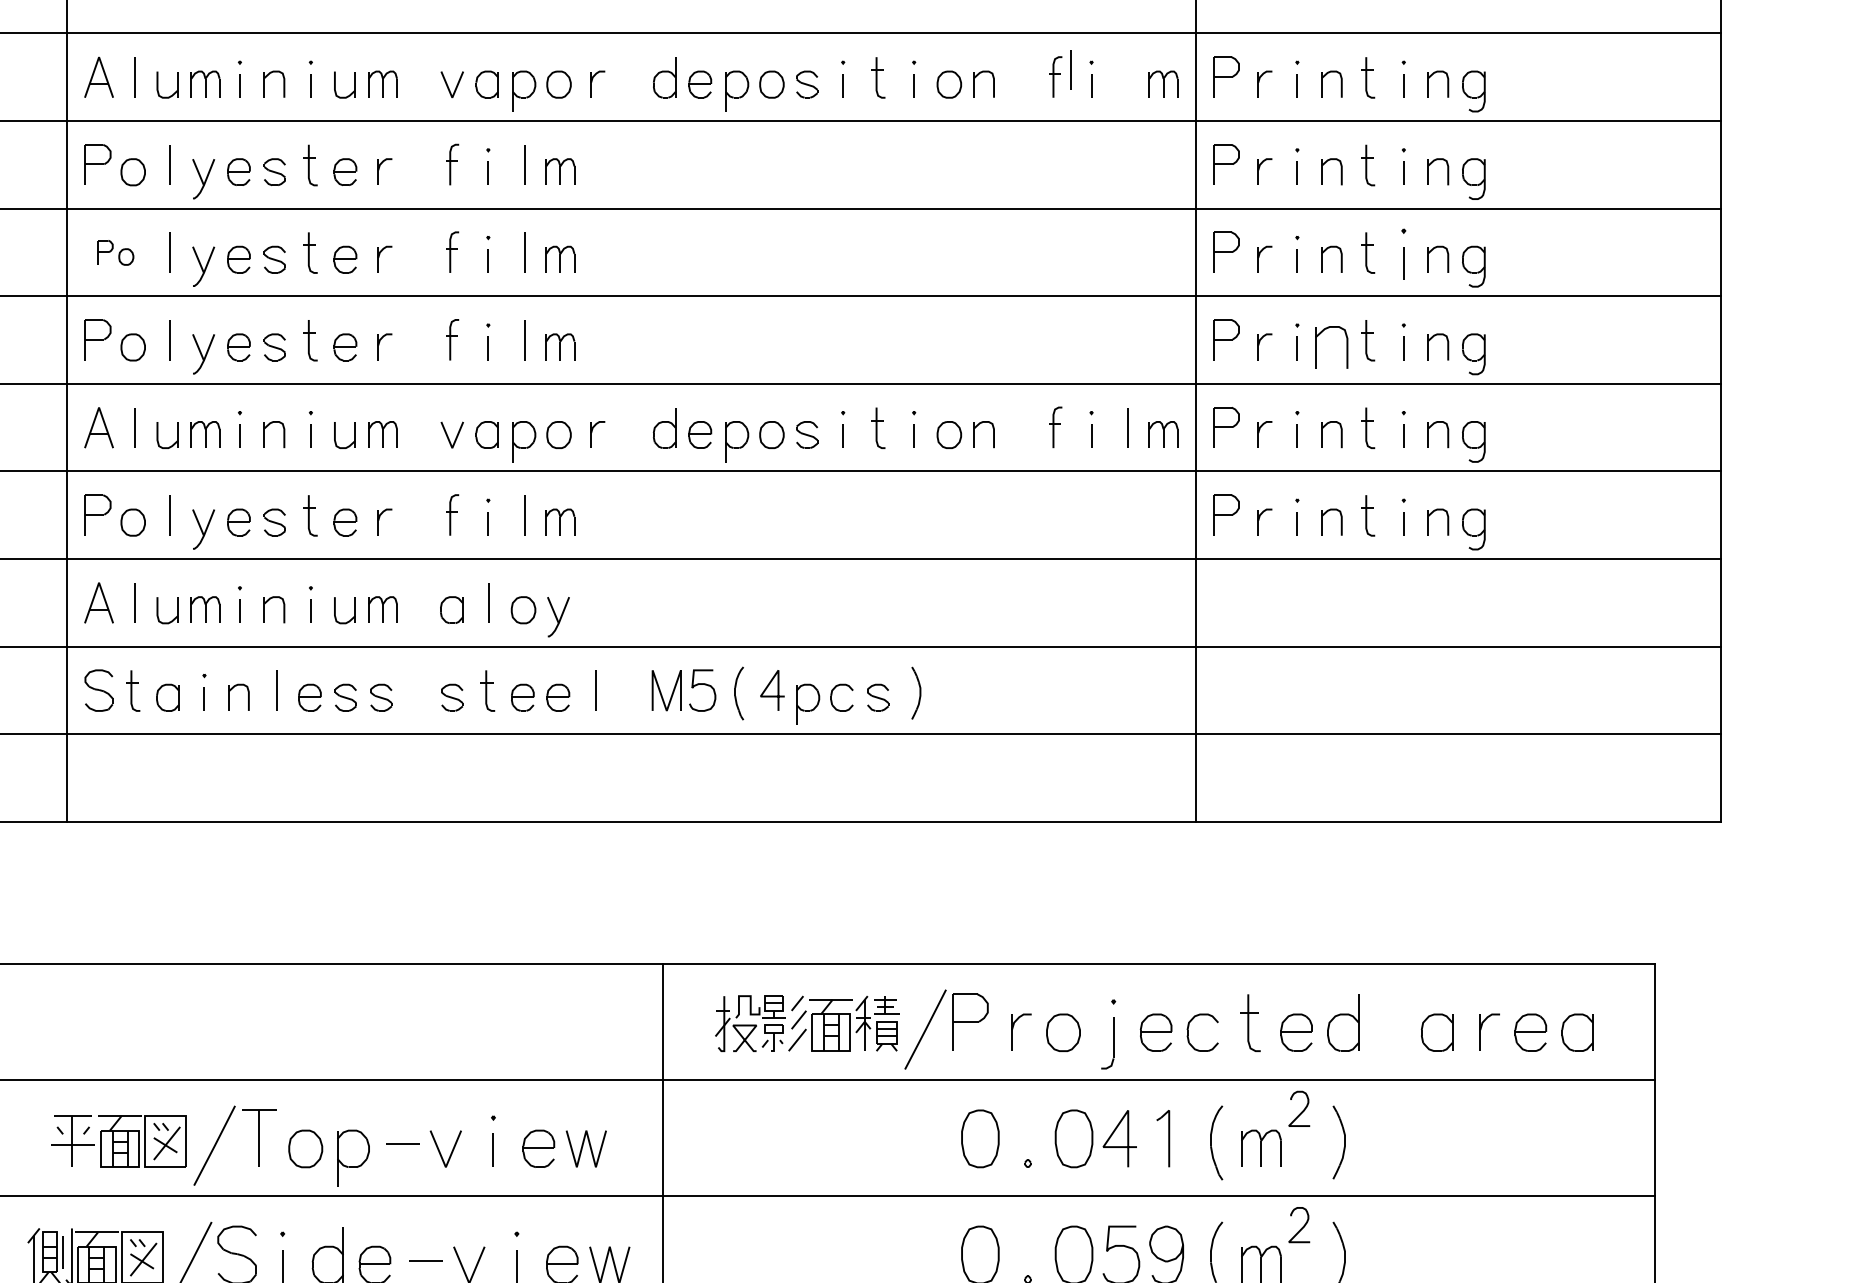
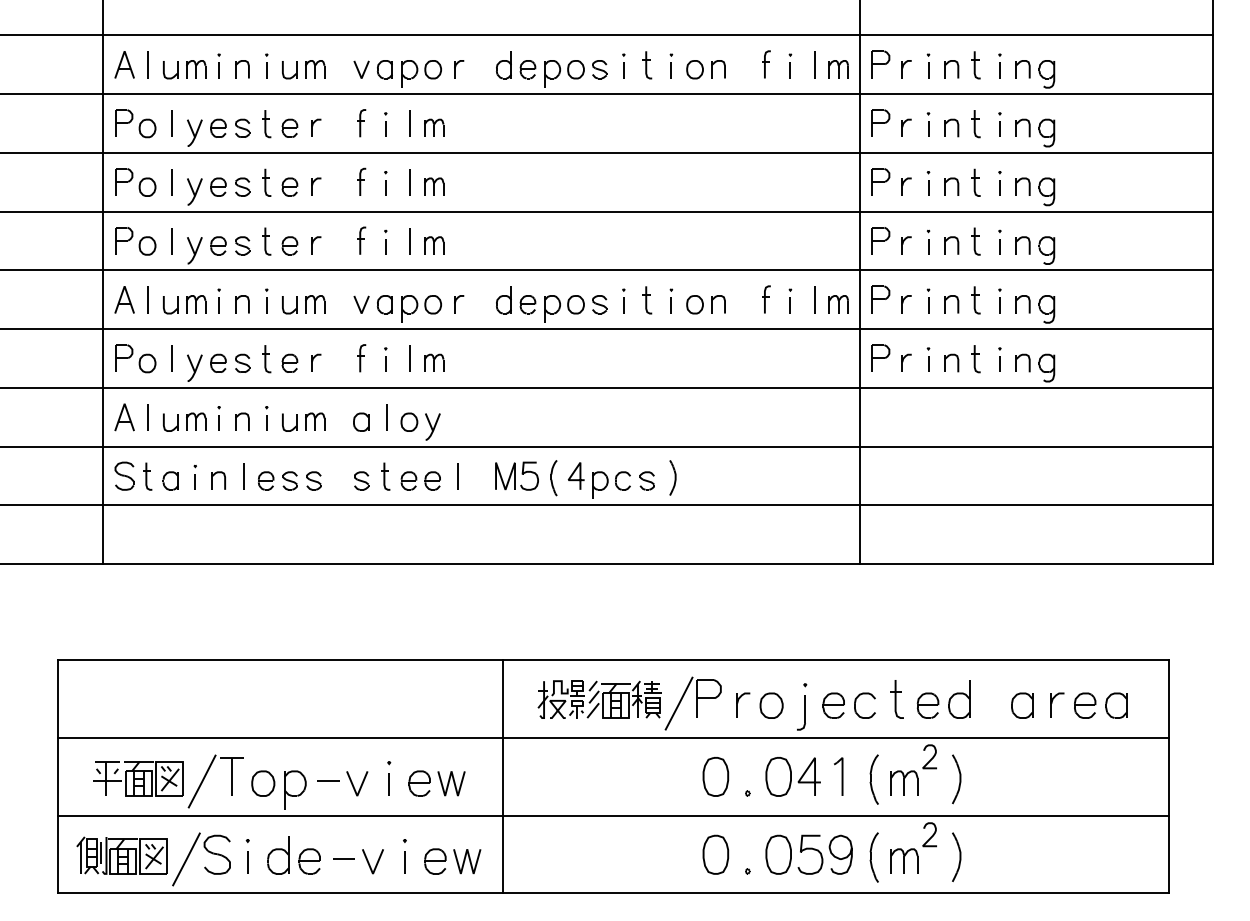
line: (1070, 69) -> (814, 64), moved
part: (115, 252) -> (135, 182), size x1.67
part: (1403, 254) -> (999, 183), size x0.71
part: (1331, 346) -> (951, 245), size x0.62

